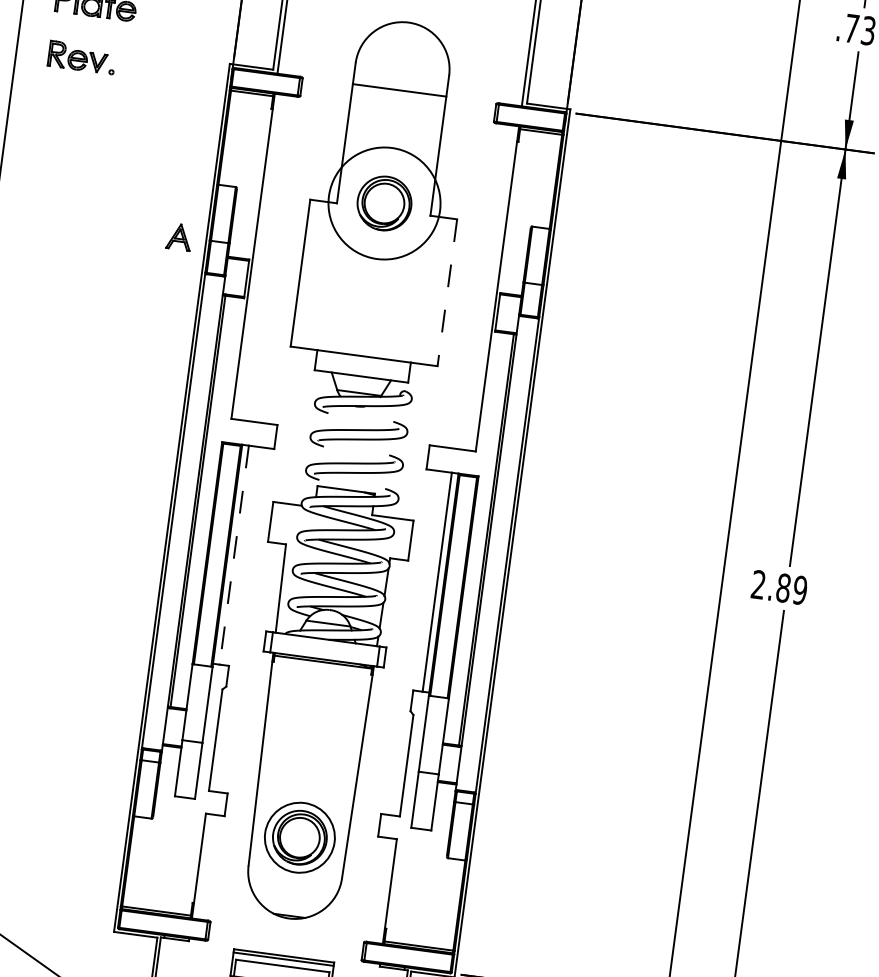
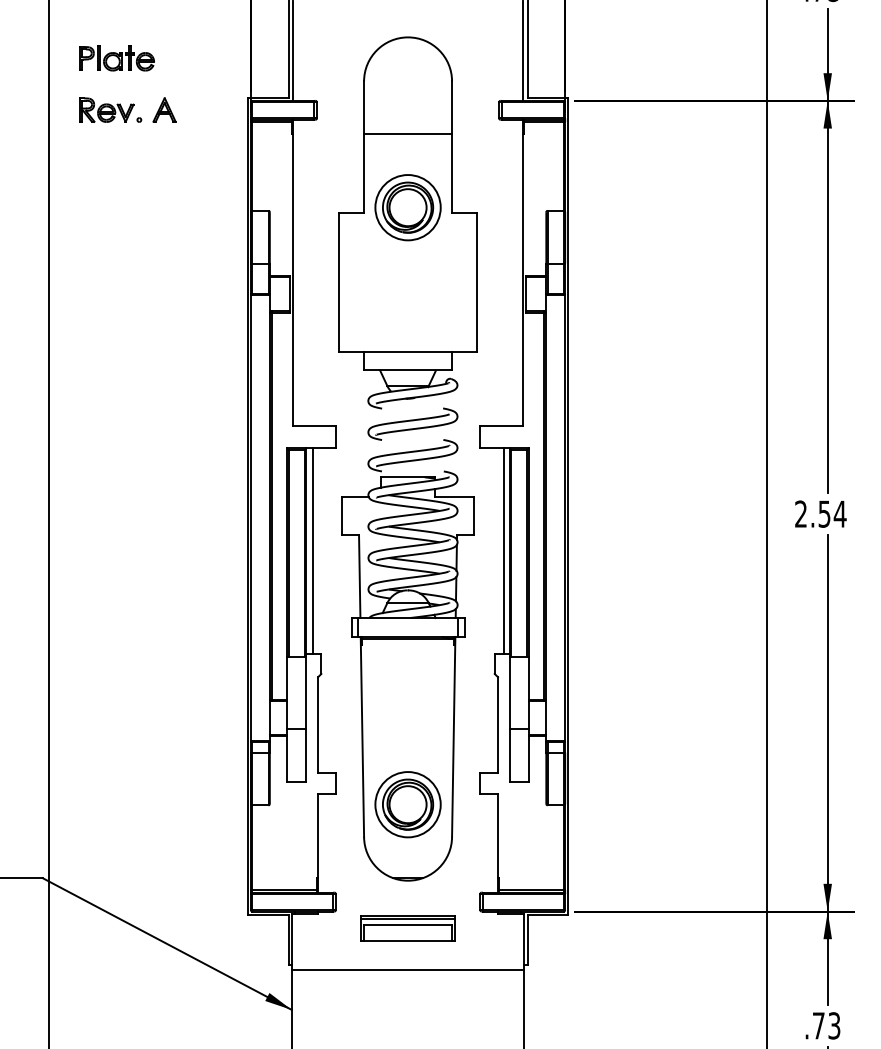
line: (400, 90) -> (408, 134), moved
circle: (383, 203) -> (407, 207), size x0.62
part: (179, 236) -> (164, 109), moved
line: (447, 292) -> (477, 282), dashed -> solid
line: (234, 555) -> (312, 551), dashed -> solid
text: (792, 588) -> (832, 513), 2.89 -> 2.54

